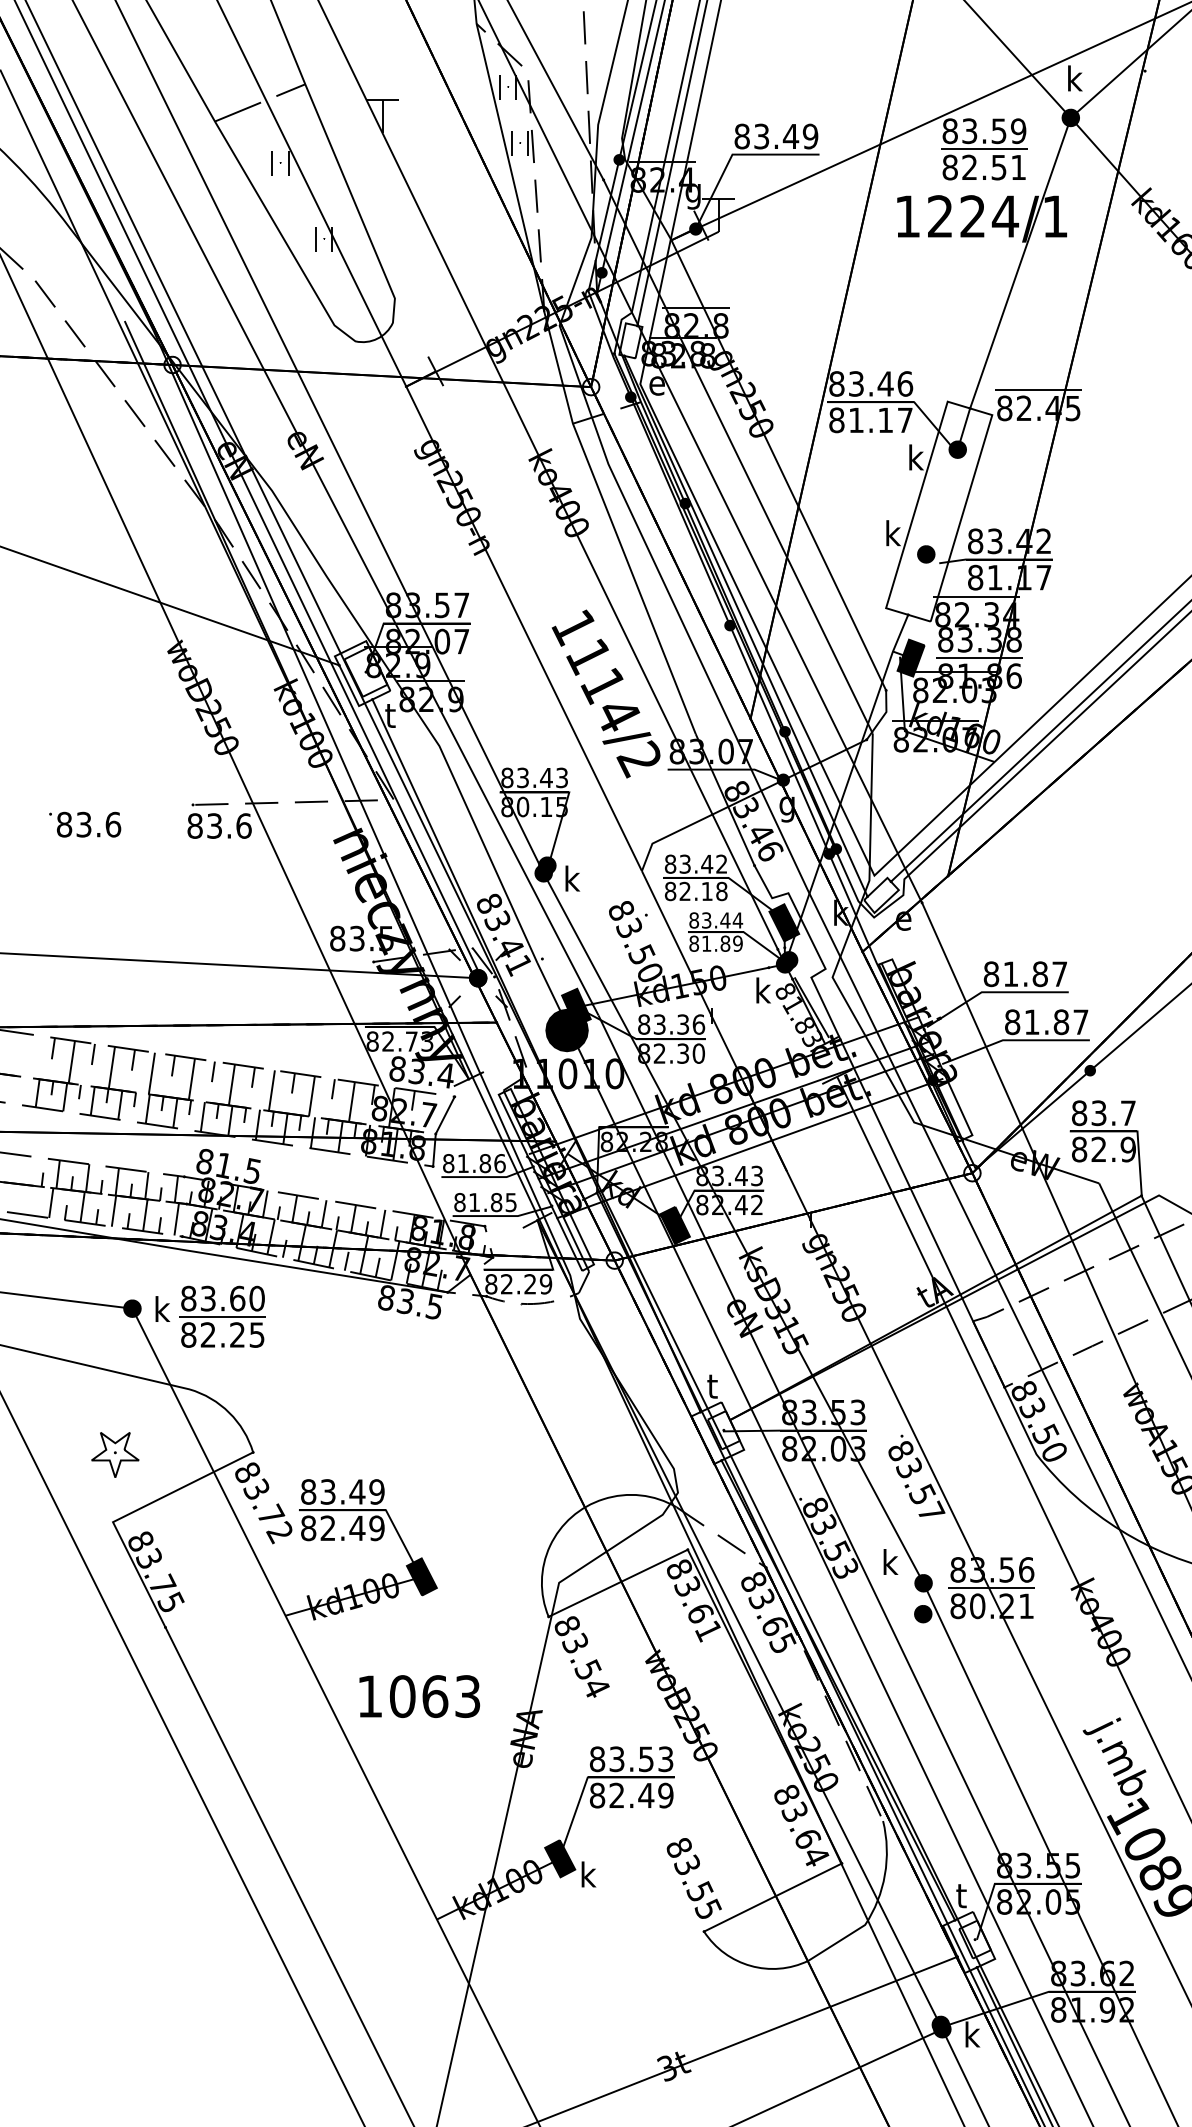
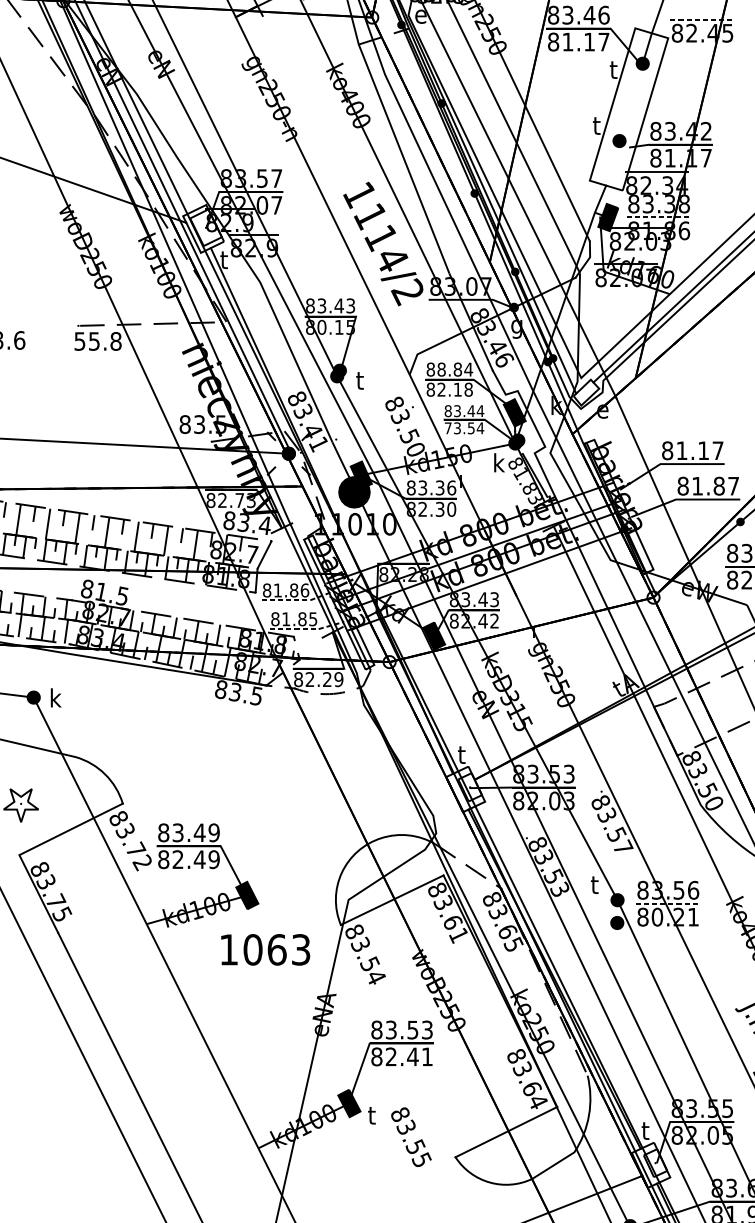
line: (1038, 390) -> (702, 20), solid -> dashed
text: (916, 457) -> (612, 69), k -> t
text: (893, 533) -> (595, 125), k -> t
line: (979, 657) -> (658, 217), solid -> dashed
text: (219, 825) -> (97, 341), 83.6 -> 55.8
text: (703, 863) -> (455, 369), 83.42 -> 88.84
text: (572, 878) -> (358, 380), k -> t
text: (716, 943) -> (464, 428), 81.89 -> 73.54
text: (1039, 974) -> (703, 450), 81.87 -> 81.17
line: (488, 1177) -> (296, 600), solid -> dashed
line: (504, 1216) -> (308, 629), solid -> dashed
part: (222, 1316) -> (100, 703), removed
text: (890, 1561) -> (593, 884), k -> t
line: (991, 1588) -> (667, 904), solid -> dashed
text: (419, 1696) -> (265, 949), moved
text: (665, 1795) -> (427, 1056), 82.49 -> 82.41
text: (588, 1874) -> (370, 1115), k -> t
text: (693, 1878) -> (410, 1137), moved

